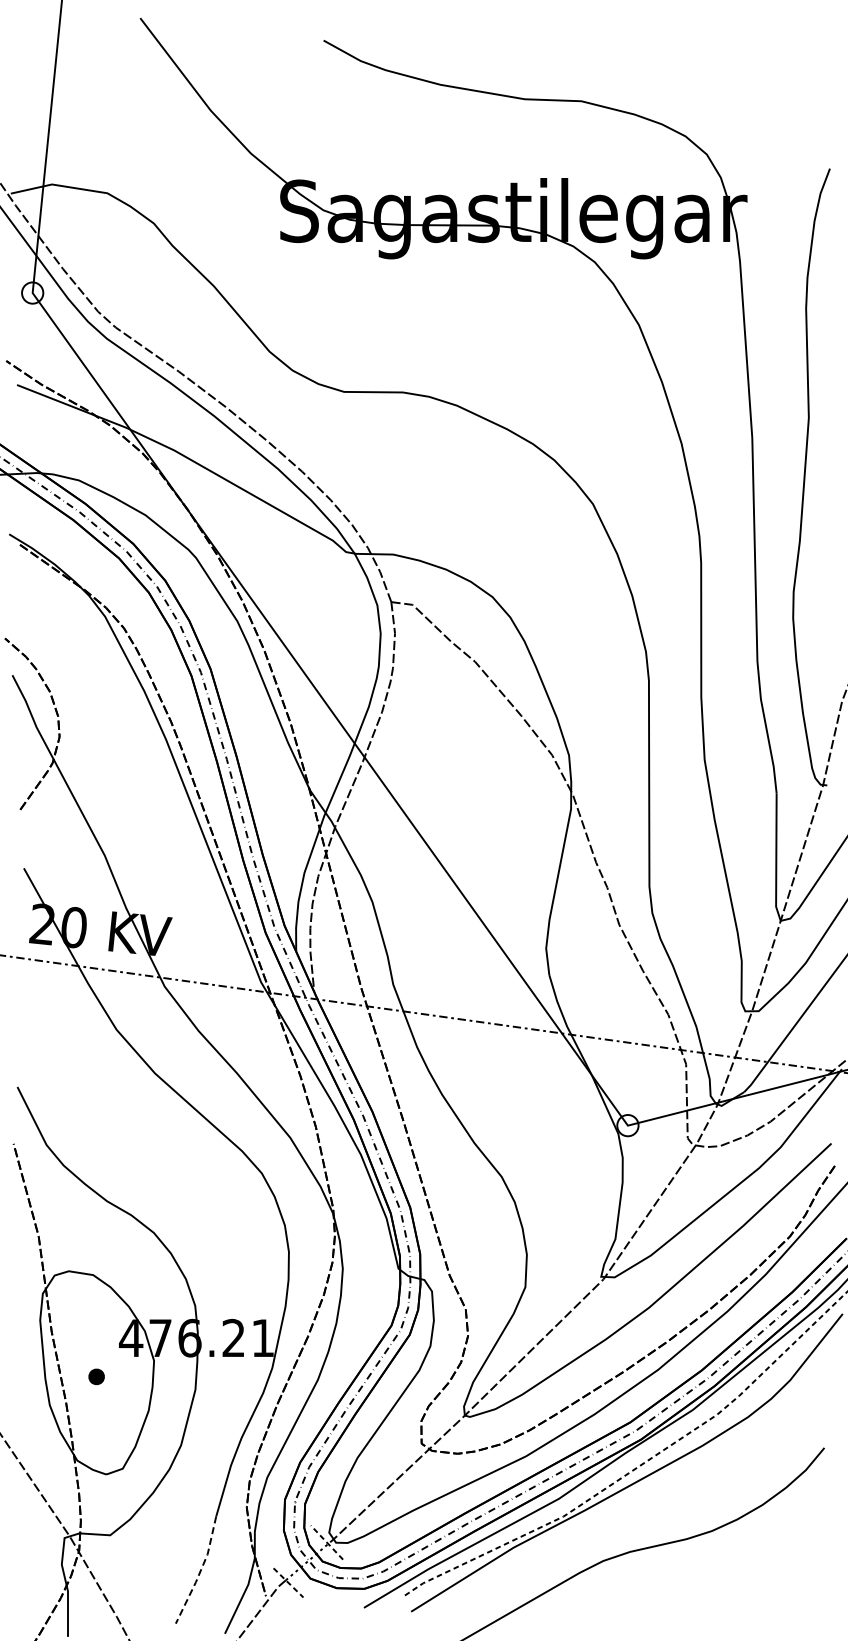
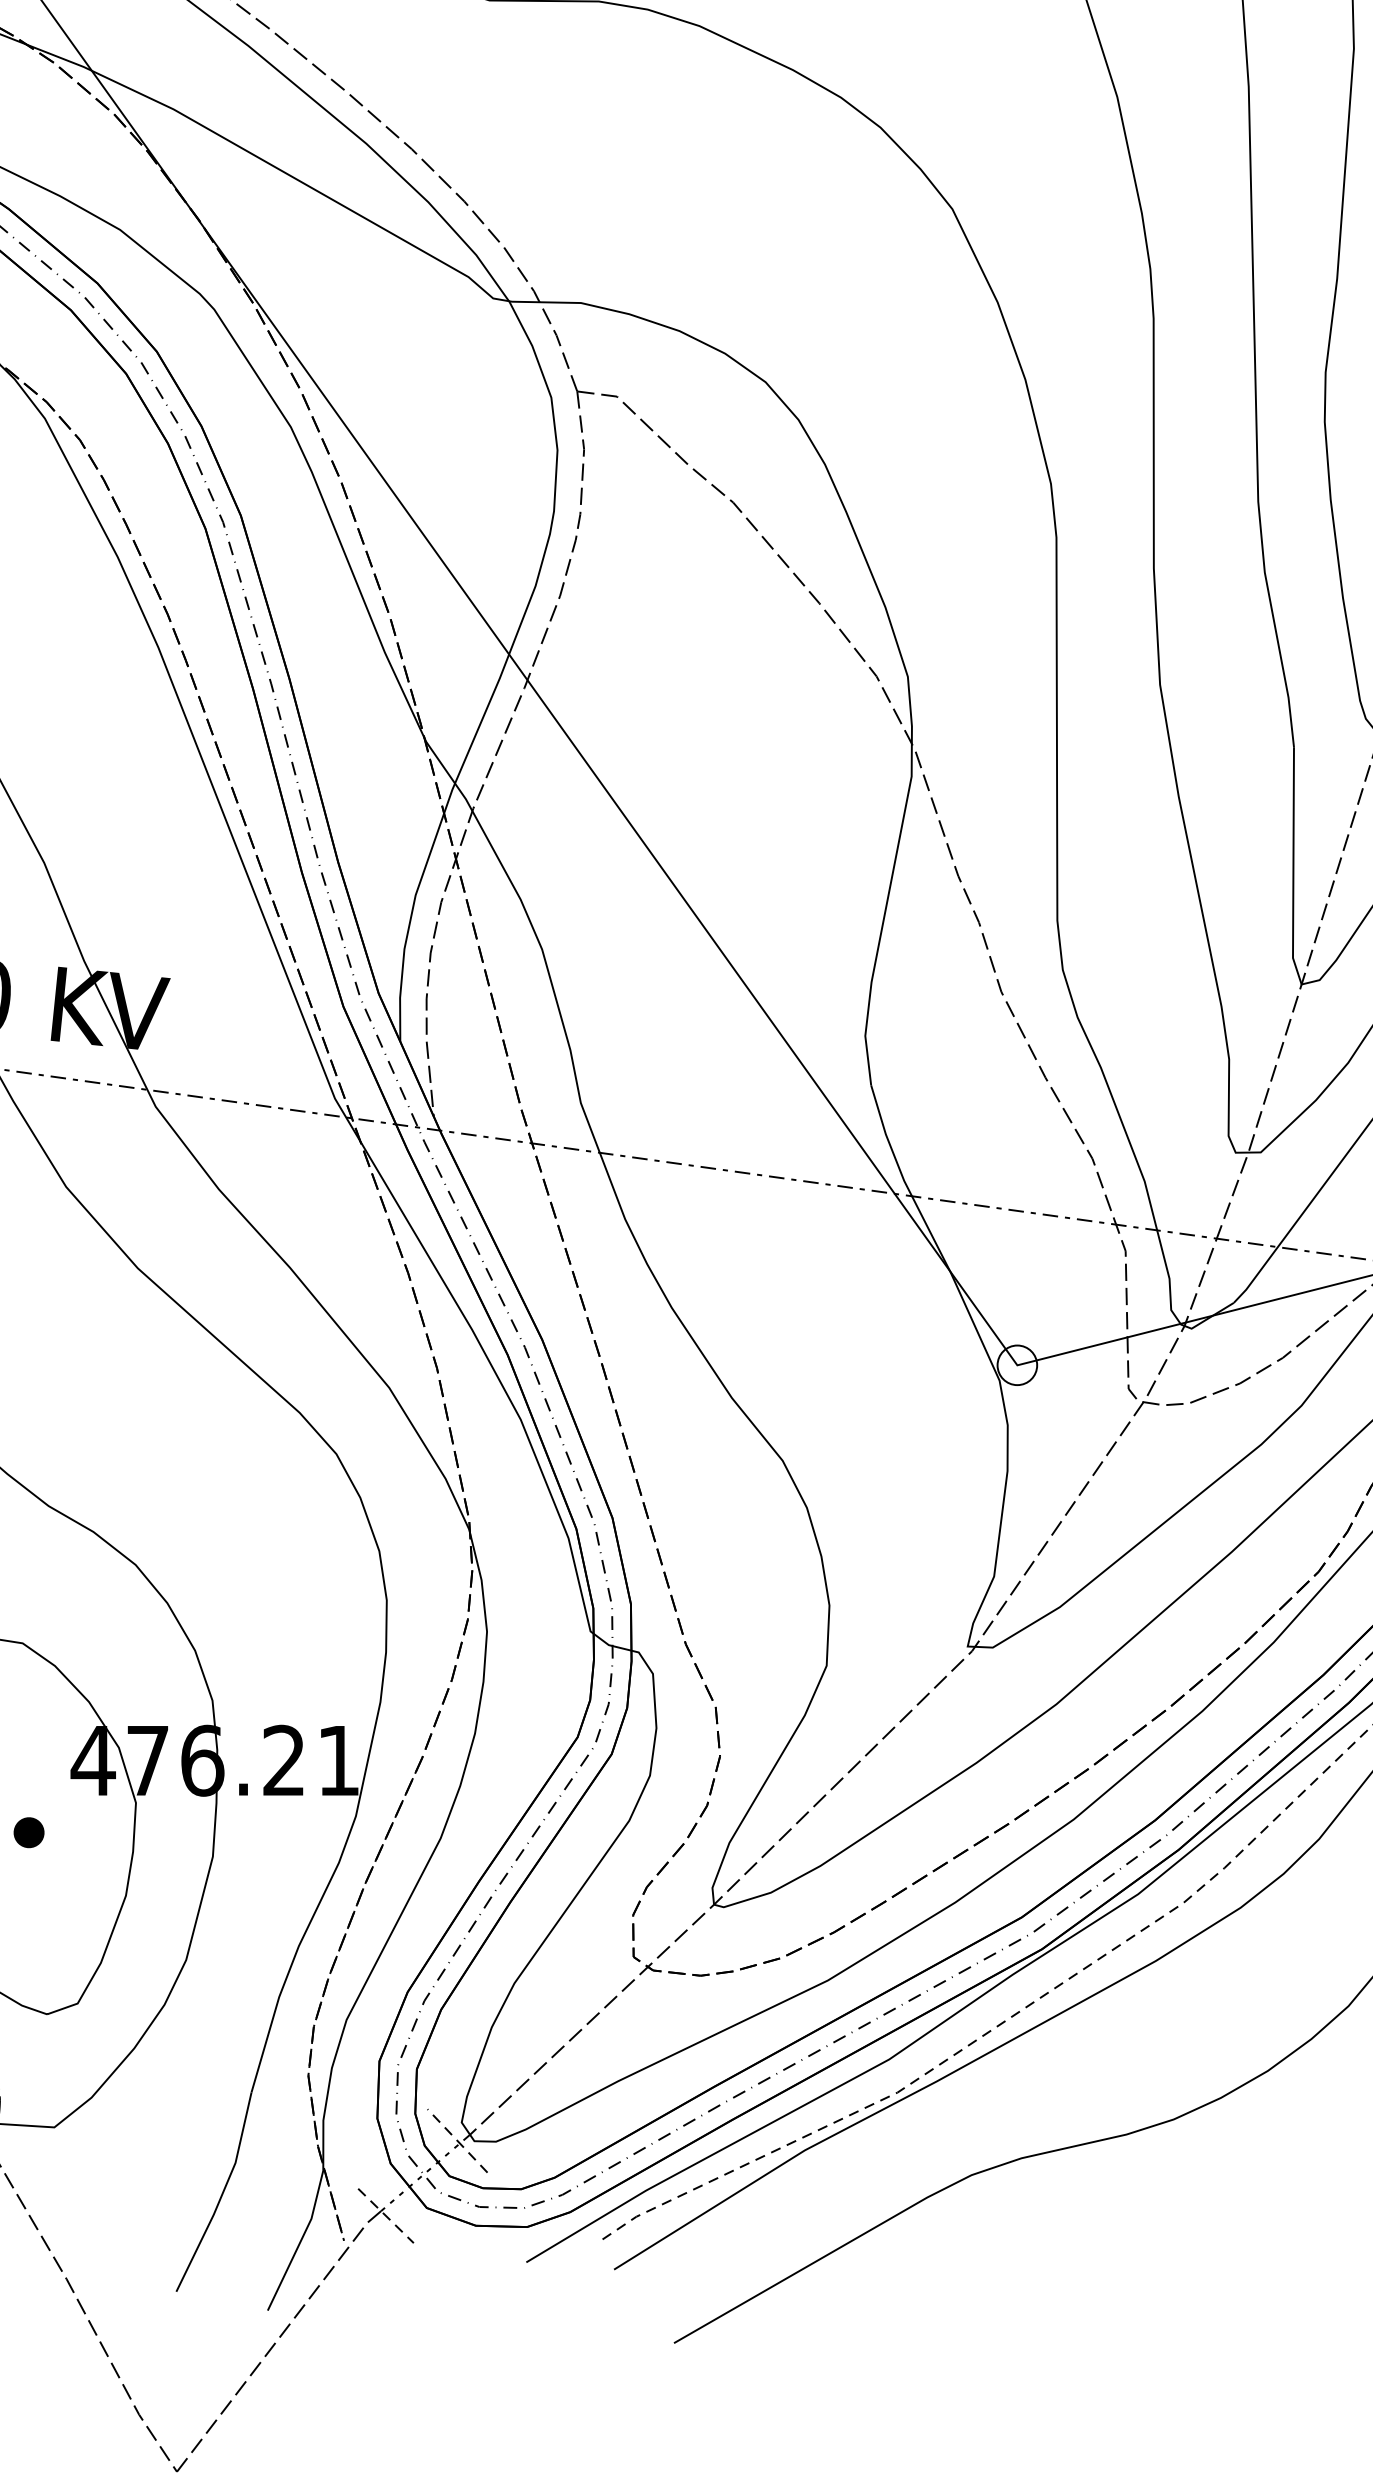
line: (200, 1572) -> (222, 2196), dashed -> solid

